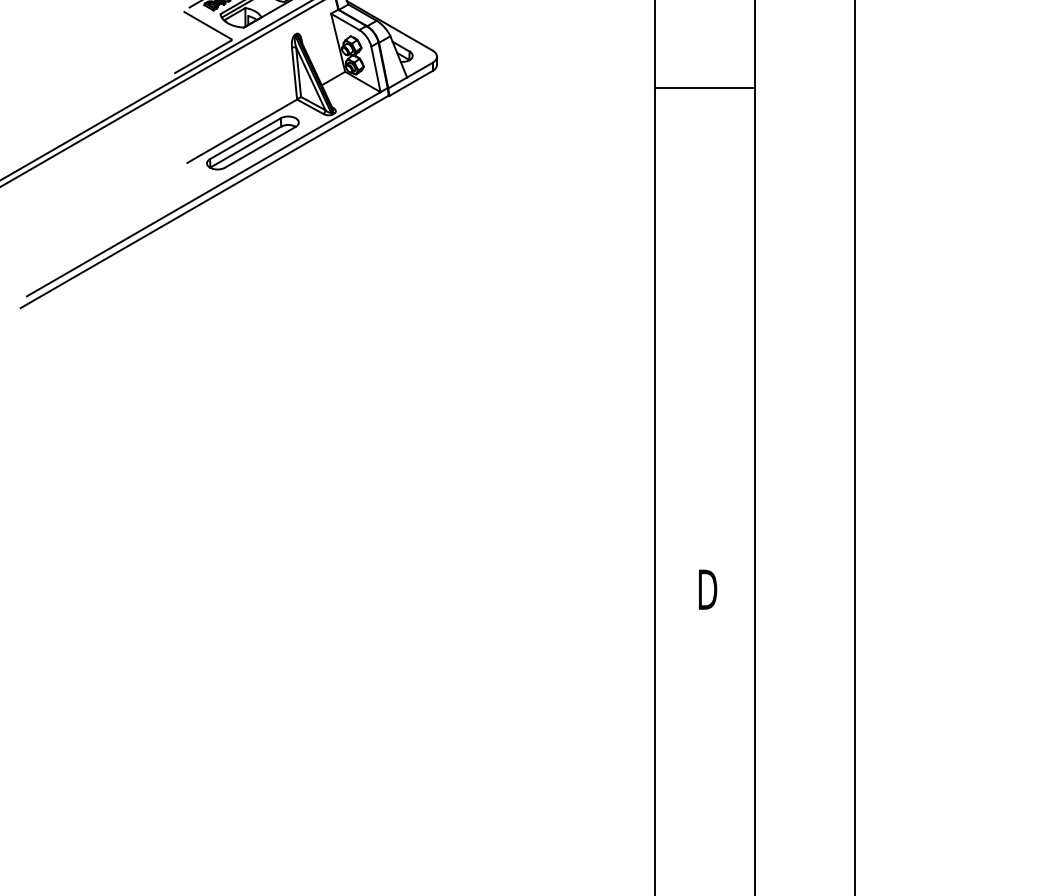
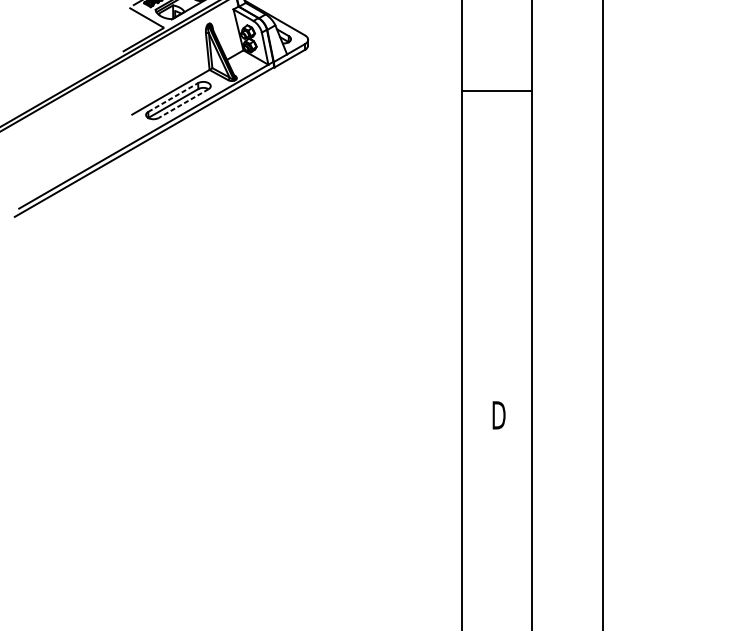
line: (704, 88) -> (496, 91), moved
line: (245, 138) -> (173, 97), solid -> dashed
line: (260, 147) -> (183, 103), solid -> dashed

